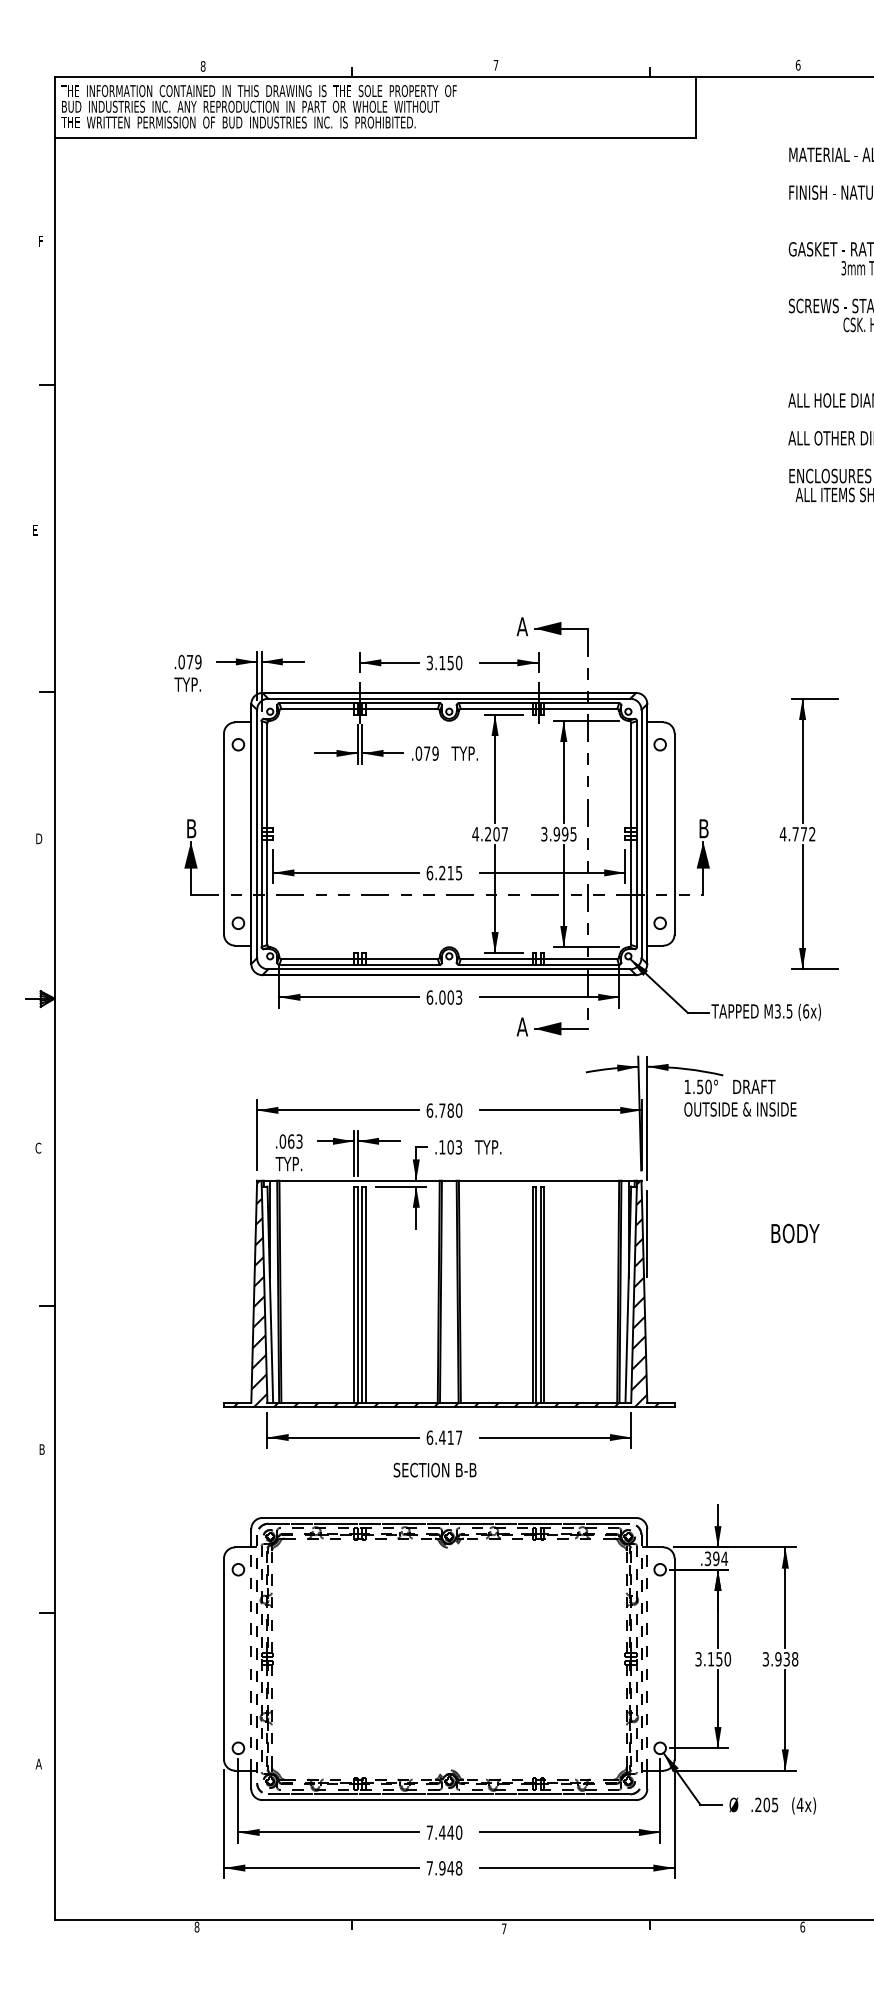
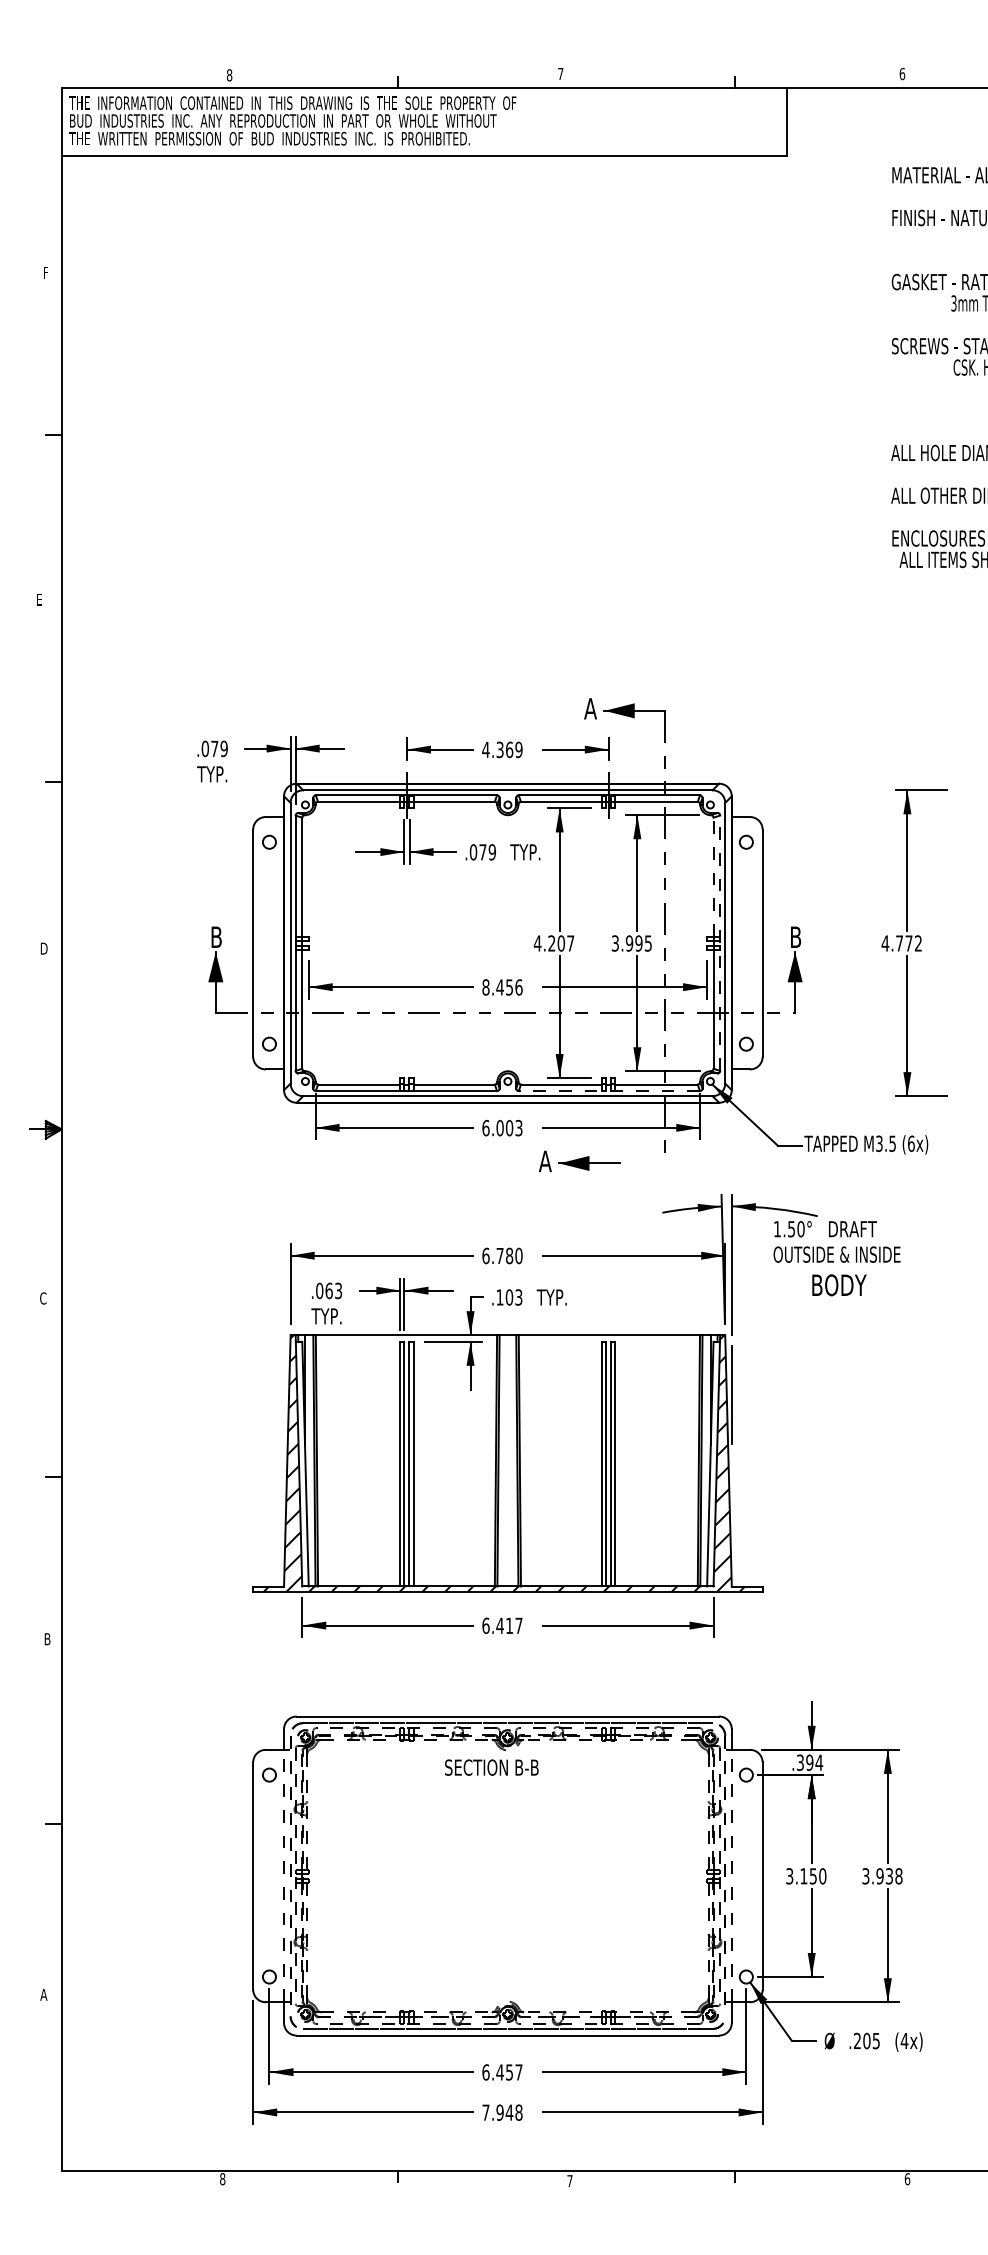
text: (444, 662) -> (502, 749), 3.150 -> 4.369
line: (631, 775) -> (713, 877), solid -> dashed
line: (637, 834) -> (720, 943), solid -> dashed
text: (444, 872) -> (502, 986), 6.215 -> 8.456
line: (538, 964) -> (608, 1090), solid -> dashed
part: (552, 1026) -> (579, 1160), moved
text: (795, 1233) -> (839, 1285), moved
text: (434, 1469) -> (491, 1766), moved
text: (444, 1832) -> (502, 2072), 7.440 -> 6.457

